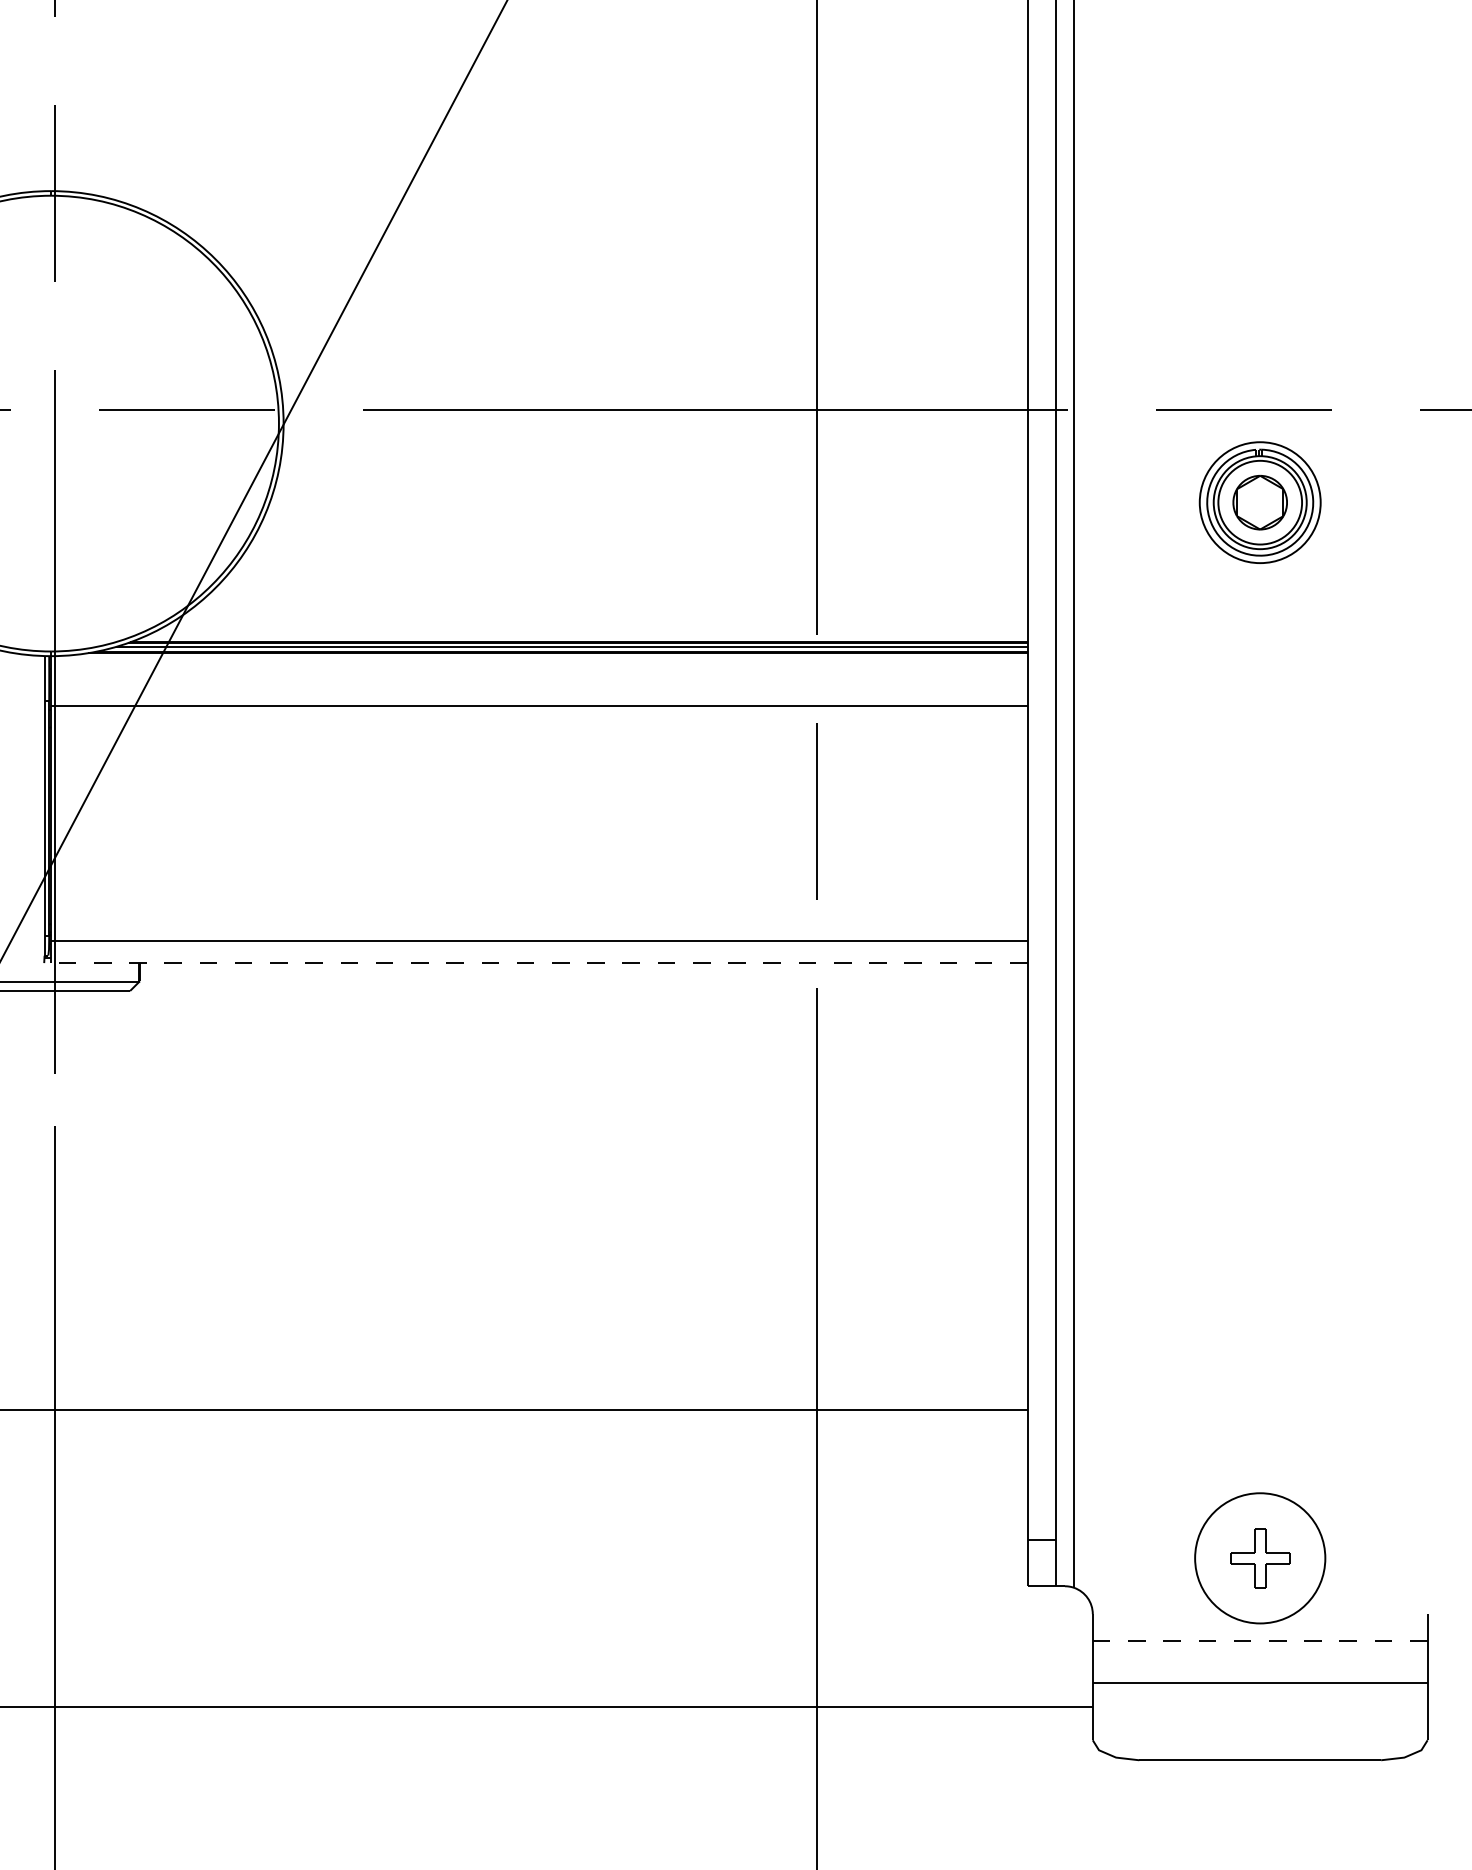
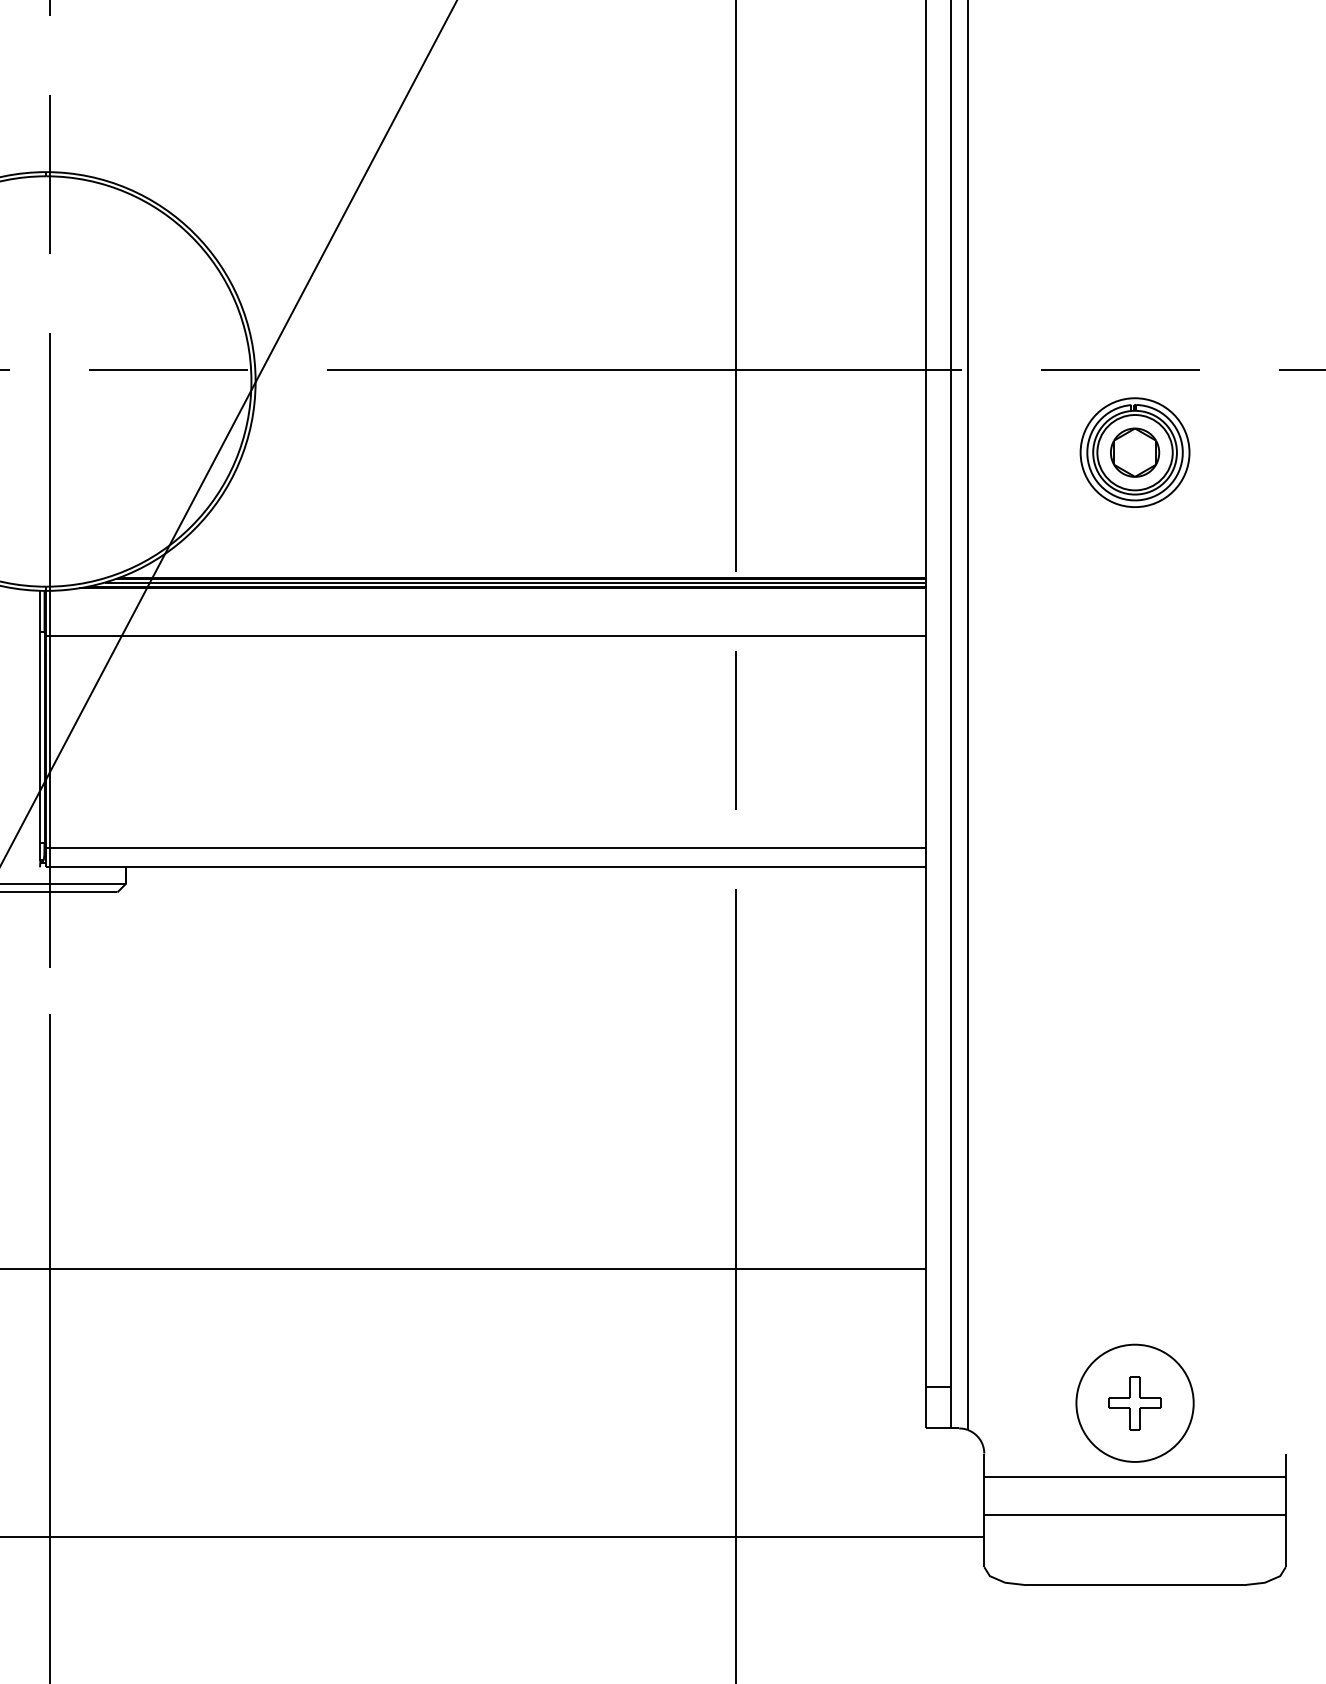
line: (538, 963) -> (485, 867), dashed -> solid
line: (1260, 1640) -> (1135, 1477), dashed -> solid

